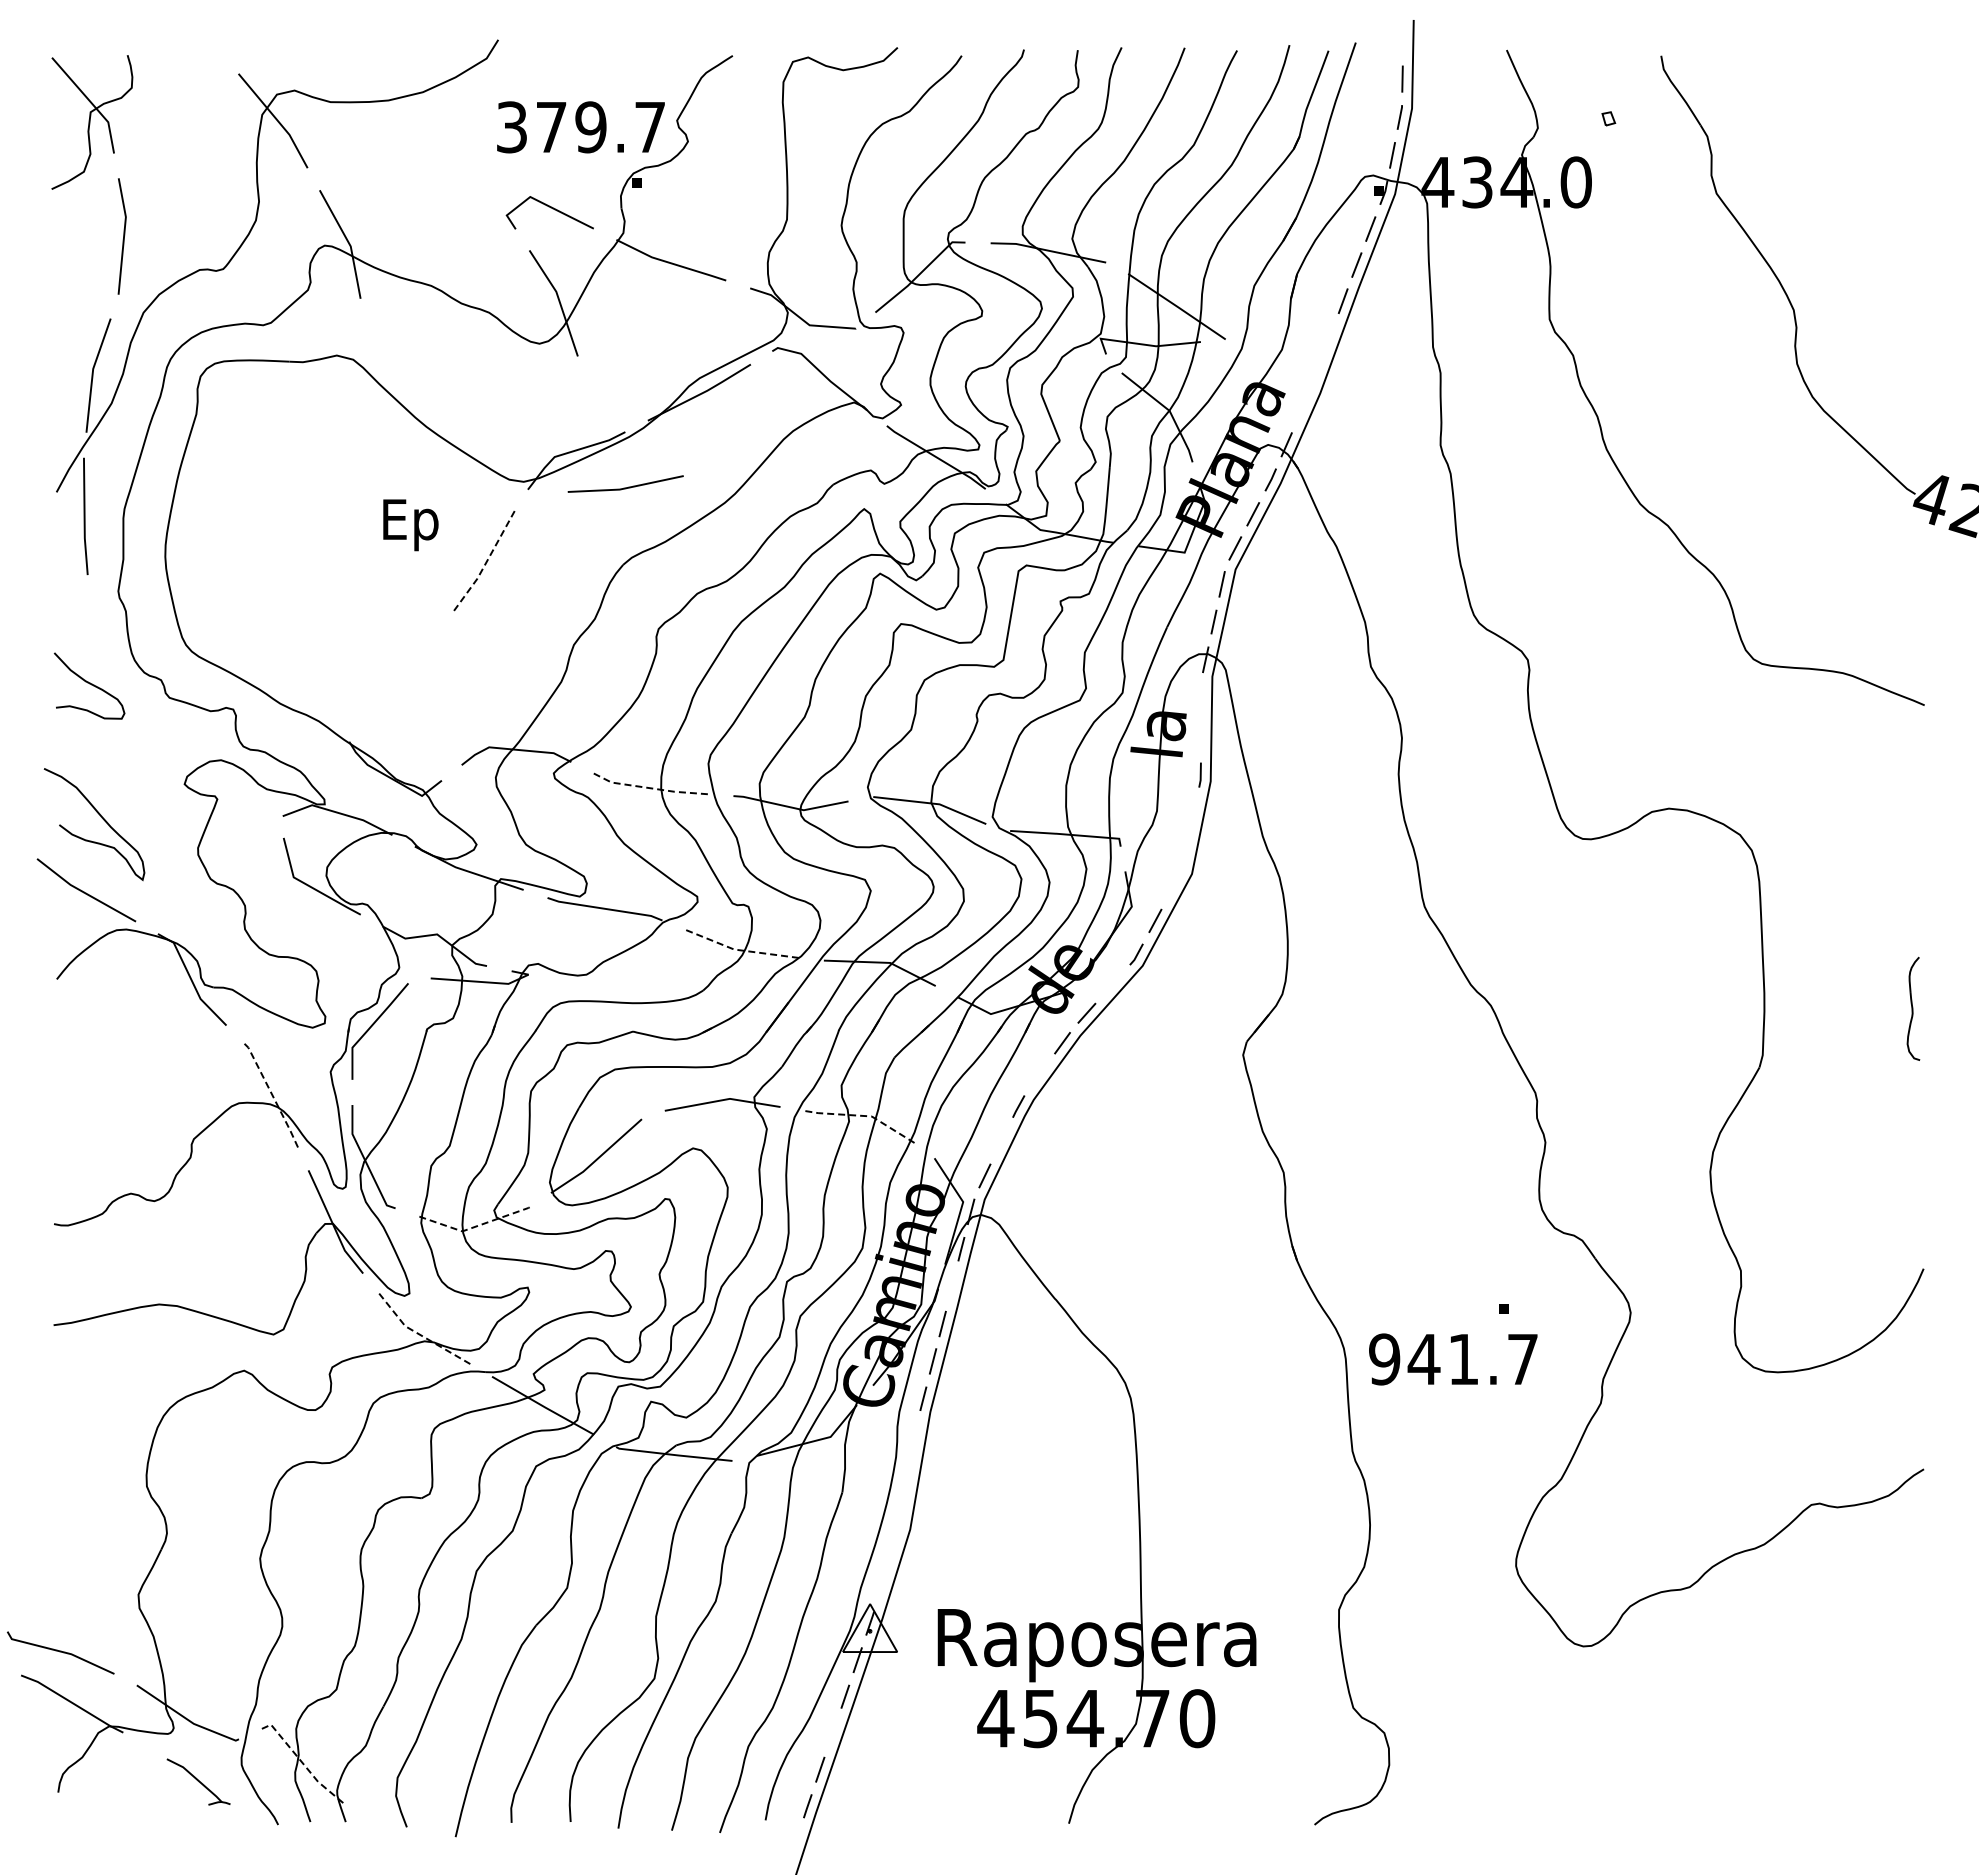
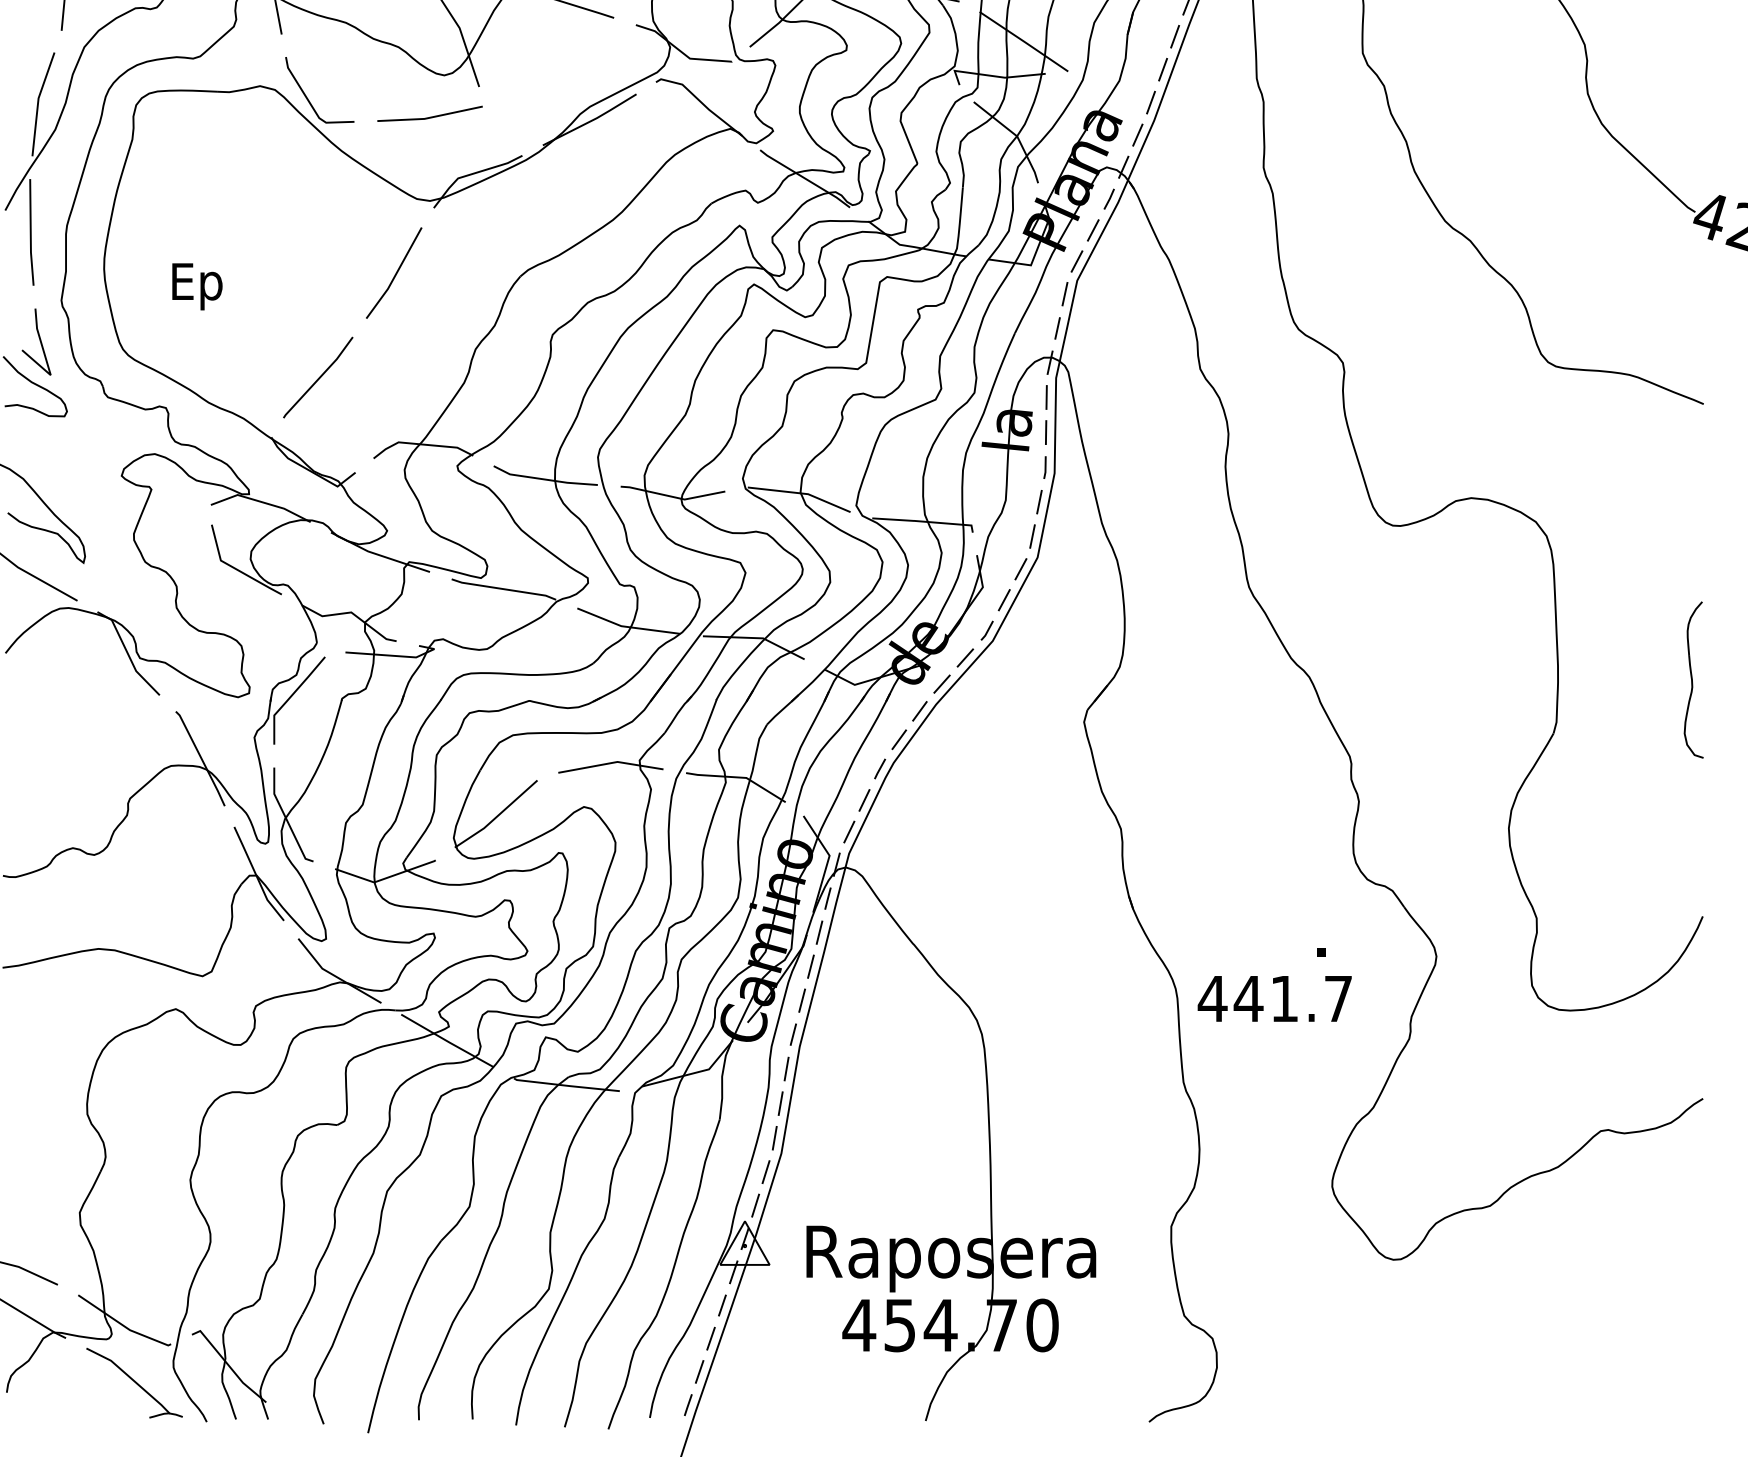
line: (1329, 337) -> (1162, 69), added
line: (389, 368) -> (307, 97), added
line: (1316, 373) -> (1150, 102), added
line: (1302, 408) -> (1138, 134), added
line: (625, 487) -> (429, 117), moved
text: (410, 525) -> (197, 287), moved
line: (486, 563) -> (396, 275), dashed -> solid
line: (94, 636) -> (39, 341), added
line: (401, 675) -> (318, 377), added
line: (1201, 697) -> (1046, 397), added
line: (1201, 736) -> (1046, 432), added
line: (650, 788) -> (545, 479), dashed -> solid
line: (1193, 812) -> (1038, 501), added
line: (1185, 850) -> (1031, 536), added
line: (1173, 886) -> (1020, 568), added
line: (740, 950) -> (627, 627), dashed -> solid
line: (1112, 984) -> (965, 657), added
part: (1913, 1008) -> (1693, 679), size x1.67
line: (1039, 1074) -> (898, 739), added
line: (272, 1094) -> (201, 757), dashed -> solid
line: (863, 1115) -> (738, 777), dashed -> solid
line: (1001, 1140) -> (864, 799), added
line: (475, 1226) -> (386, 878), dashed -> solid
line: (952, 1286) -> (819, 932), added
line: (418, 1334) -> (334, 976), dashed -> solid
text: (1384, 1359) -> (1212, 998), 941.7 -> 441.7
line: (915, 1436) -> (786, 1068), added
line: (909, 1474) -> (780, 1103), added
line: (902, 1512) -> (774, 1138), added
line: (893, 1550) -> (766, 1172), added
line: (881, 1586) -> (755, 1205), added
line: (832, 1733) -> (710, 1338), added
line: (302, 1762) -> (228, 1365), dashed -> solid
part: (198, 1781) -> (134, 1382), size x1.67

